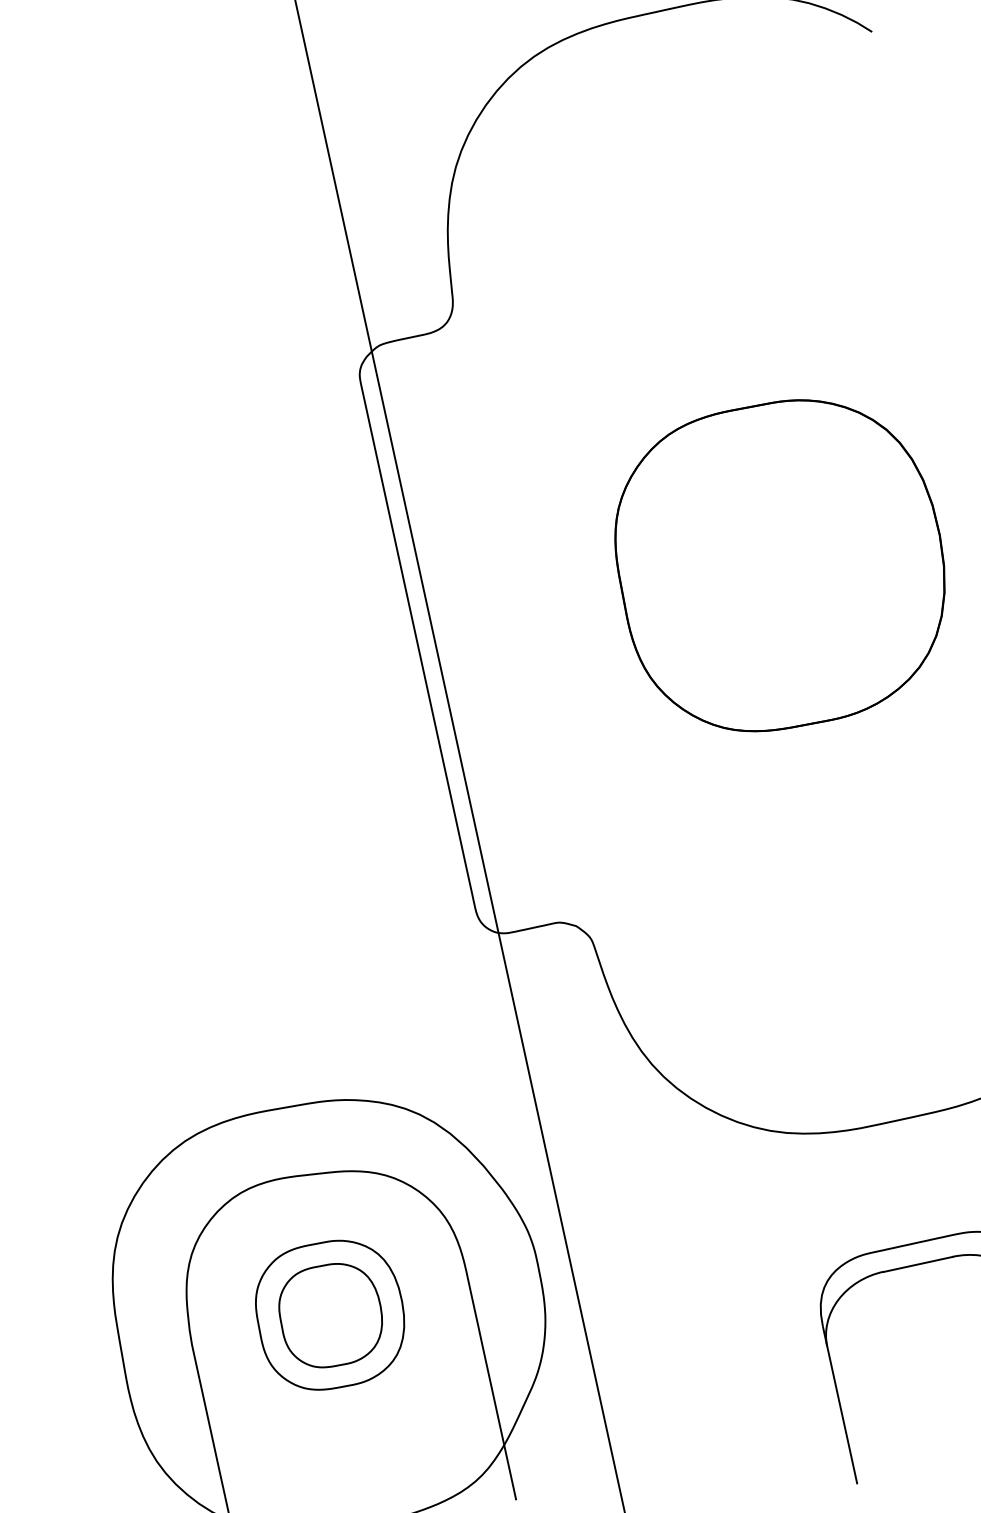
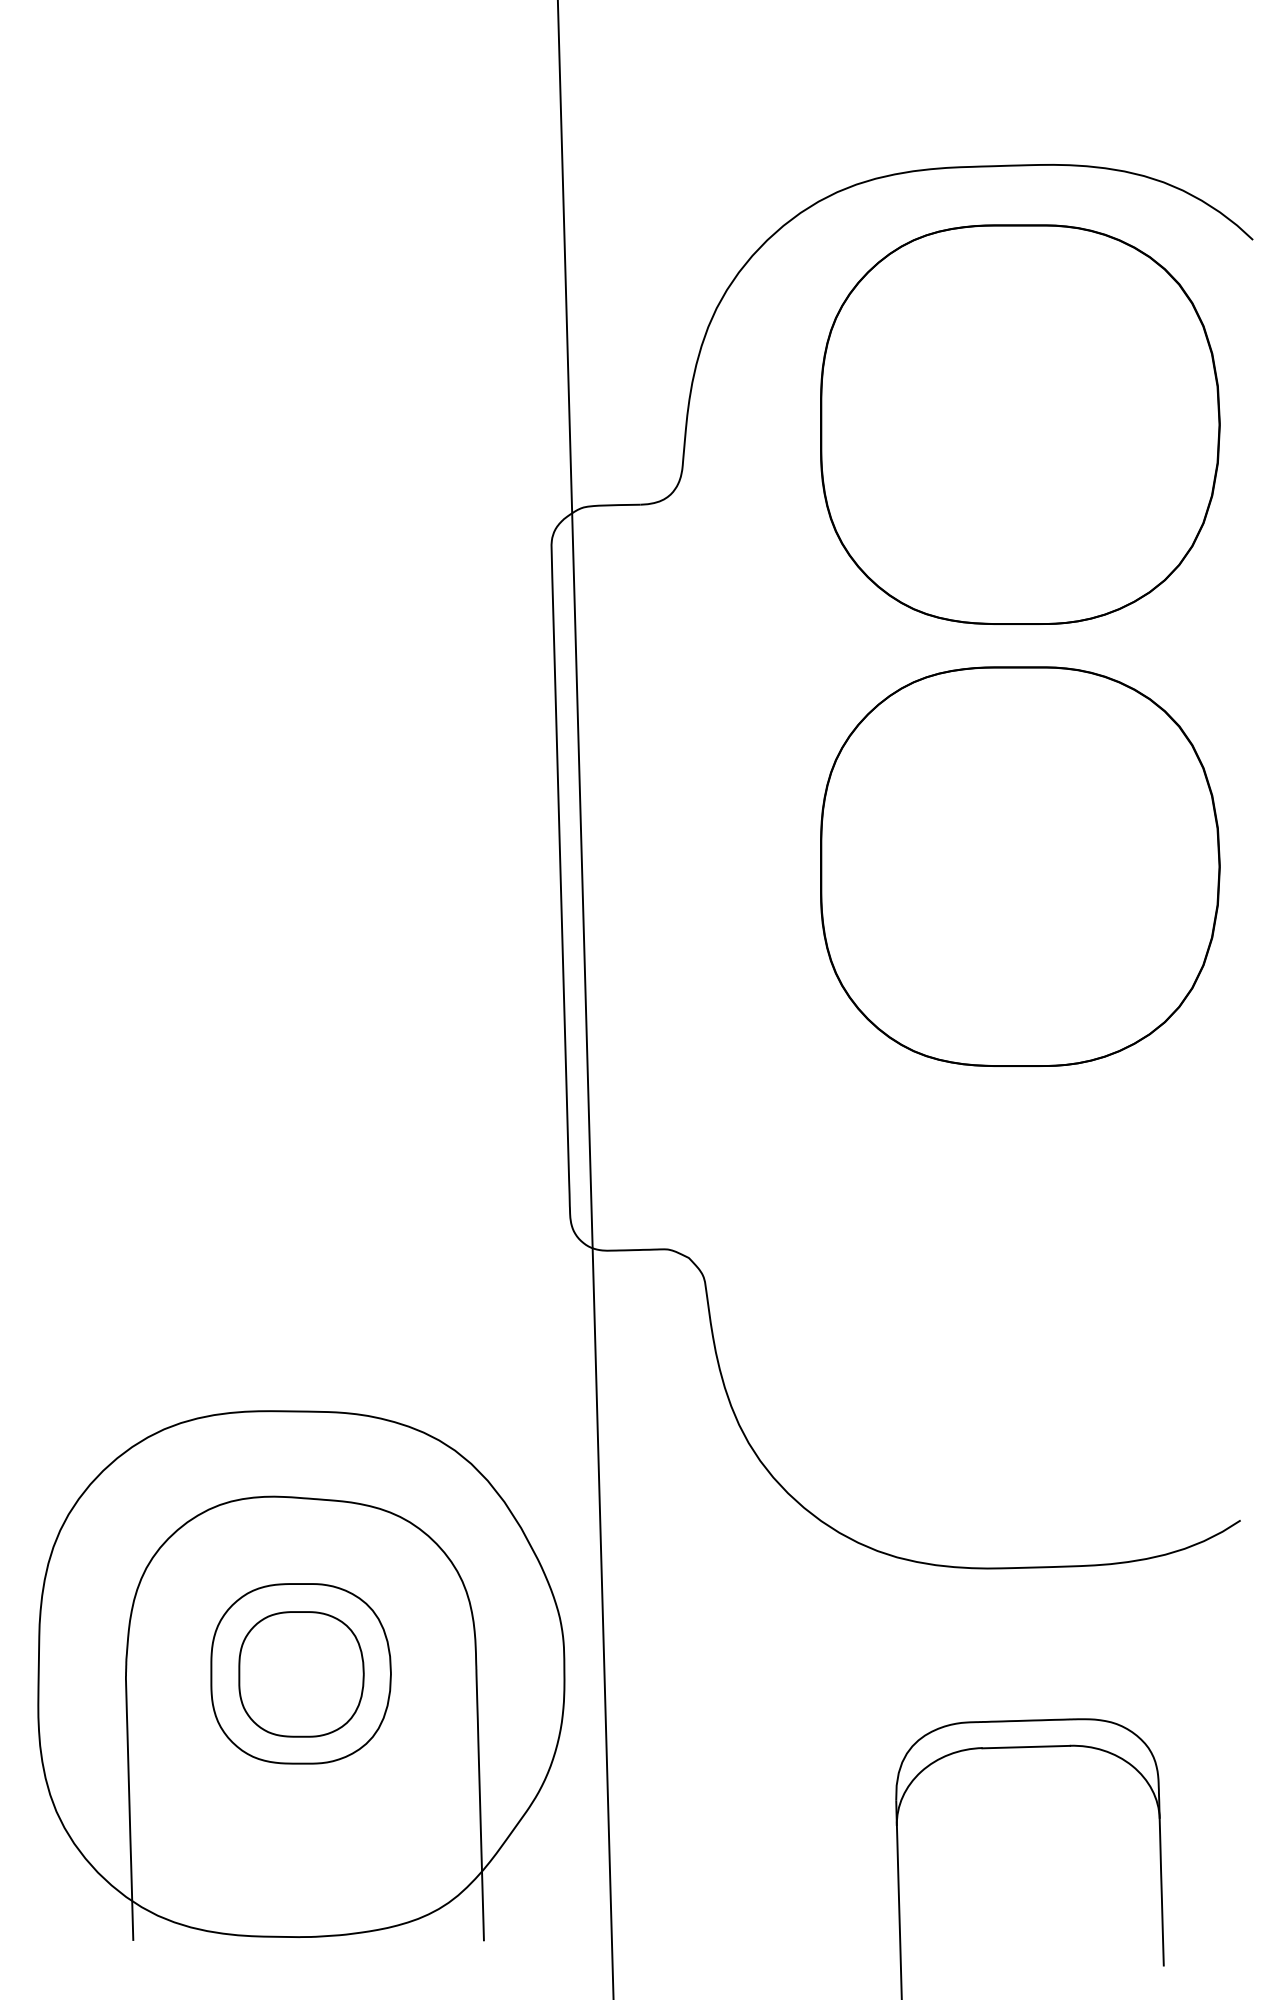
part: (714, 213) -> (1020, 424), added

